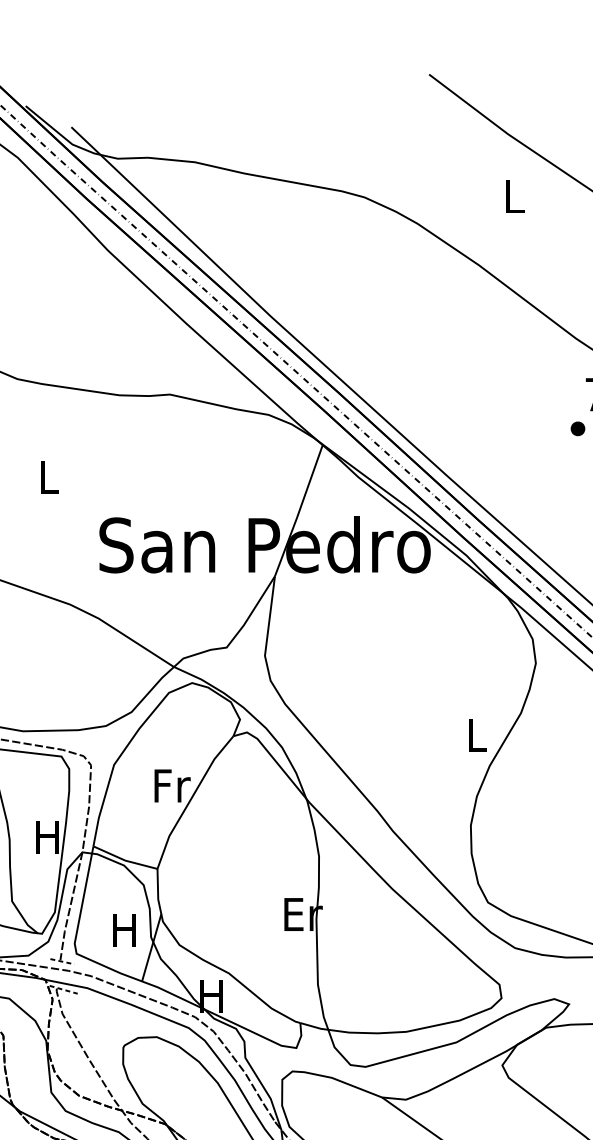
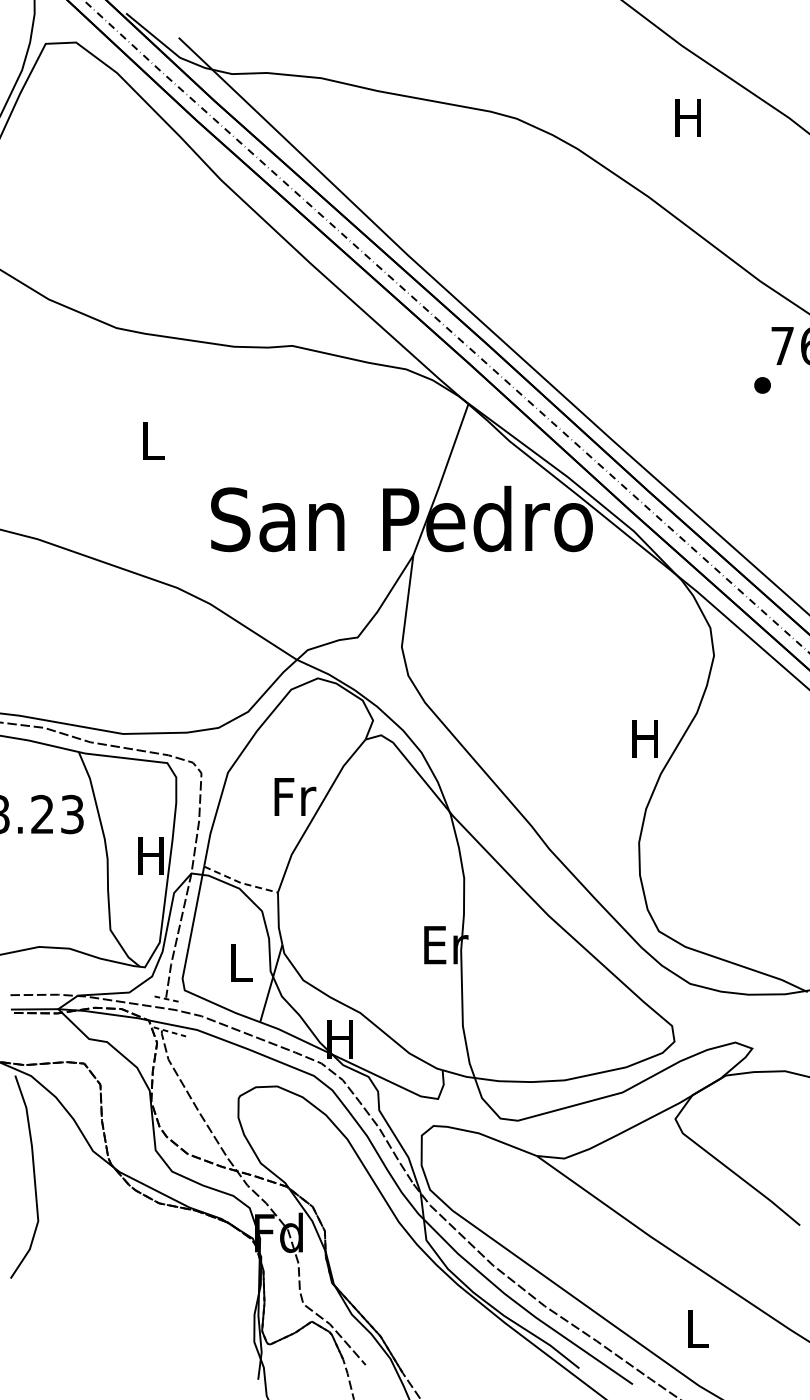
text: (512, 196) -> (687, 117), L -> H
text: (475, 735) -> (644, 738), L -> H
line: (125, 861) -> (241, 883), solid -> dashed
text: (124, 929) -> (239, 962), H -> L

